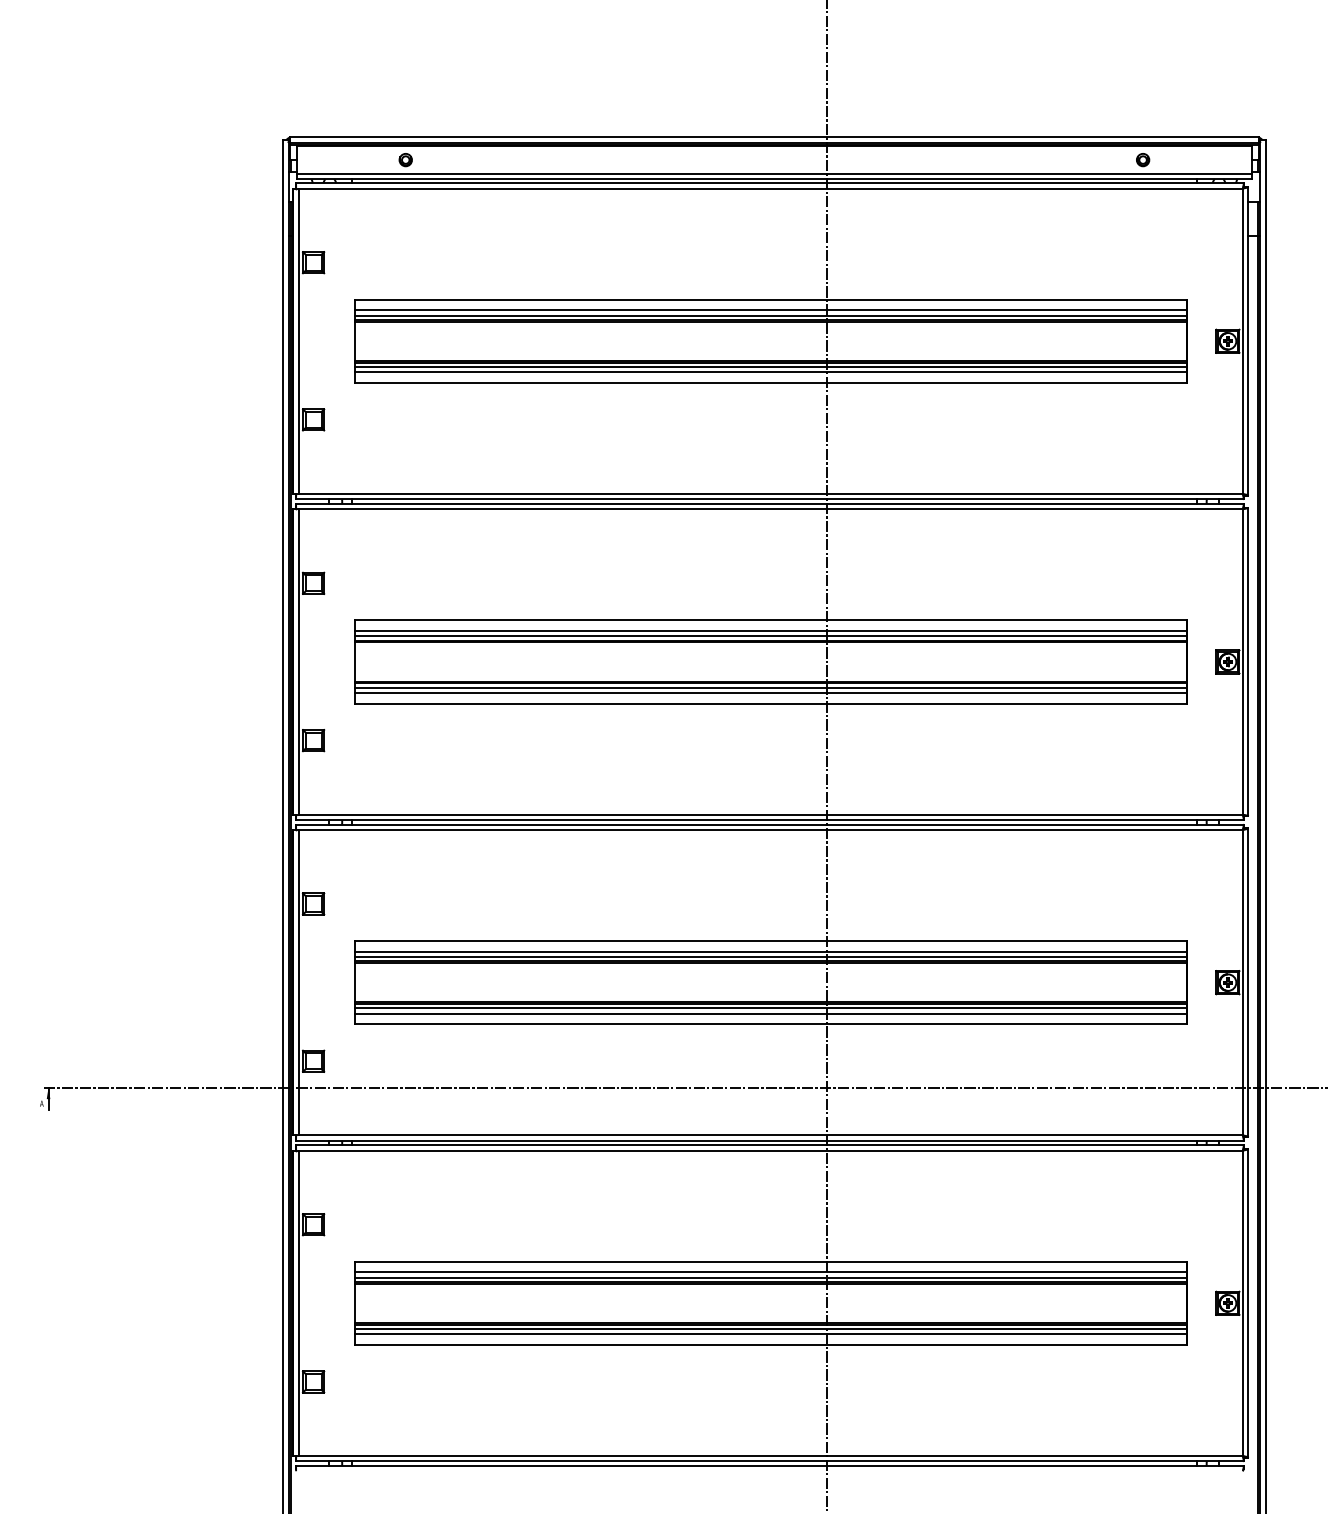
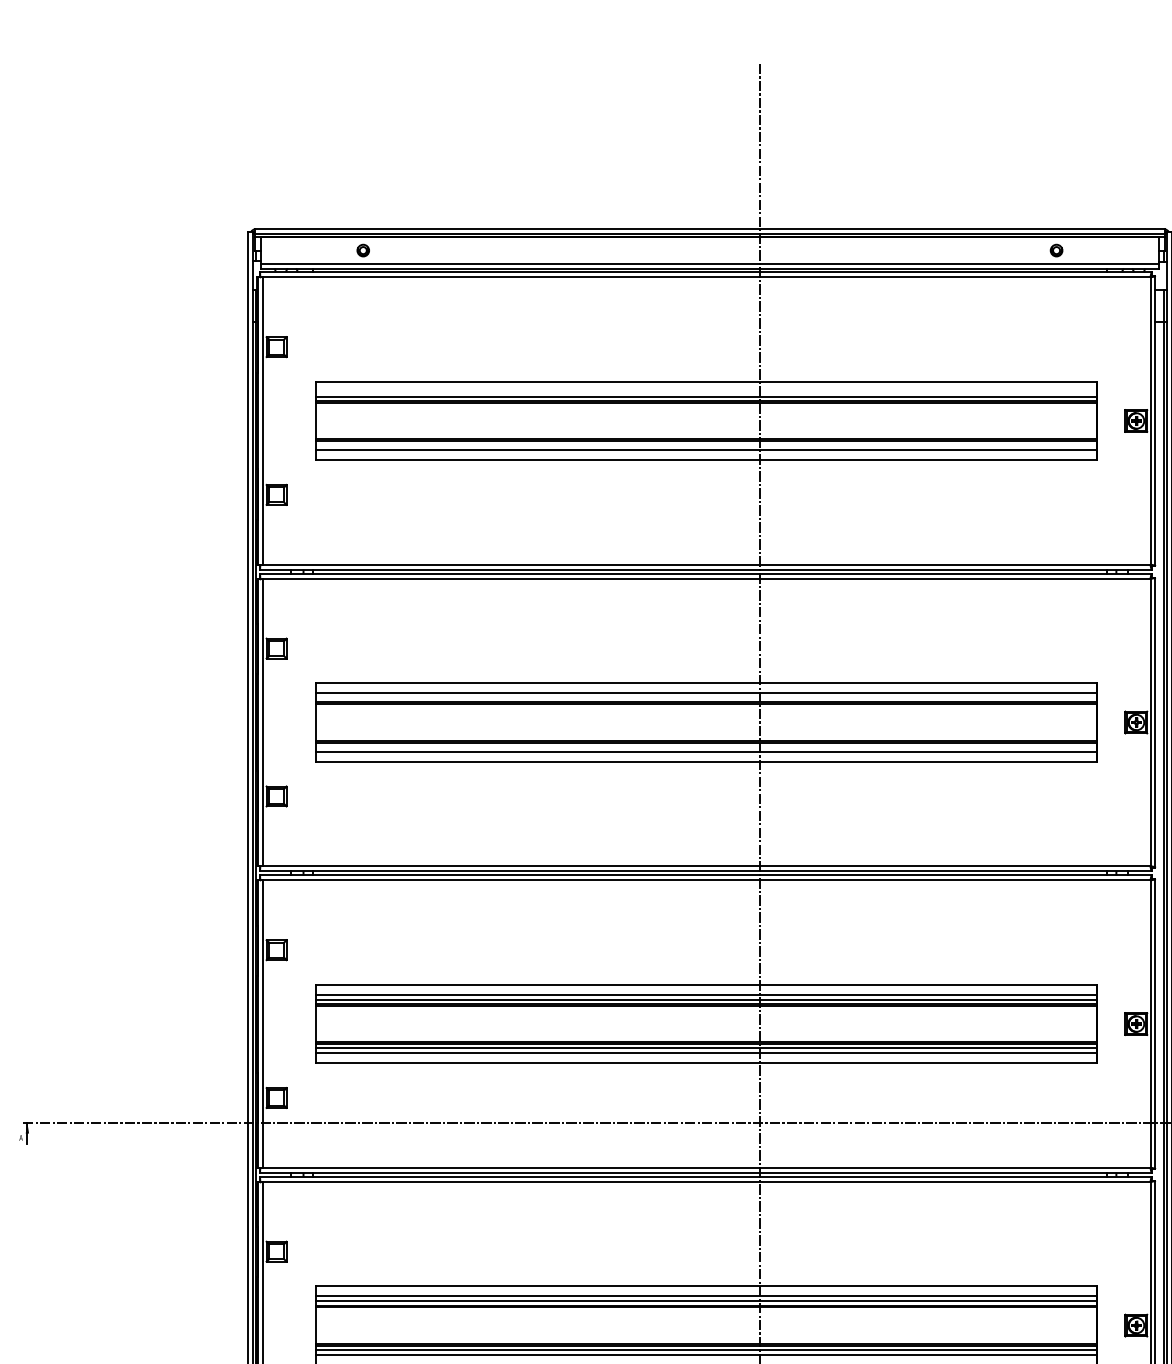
line: (770, 310) -> (706, 392), removed
line: (770, 367) -> (706, 445), removed
line: (770, 636) -> (706, 698), removed
line: (770, 687) -> (706, 746), removed

